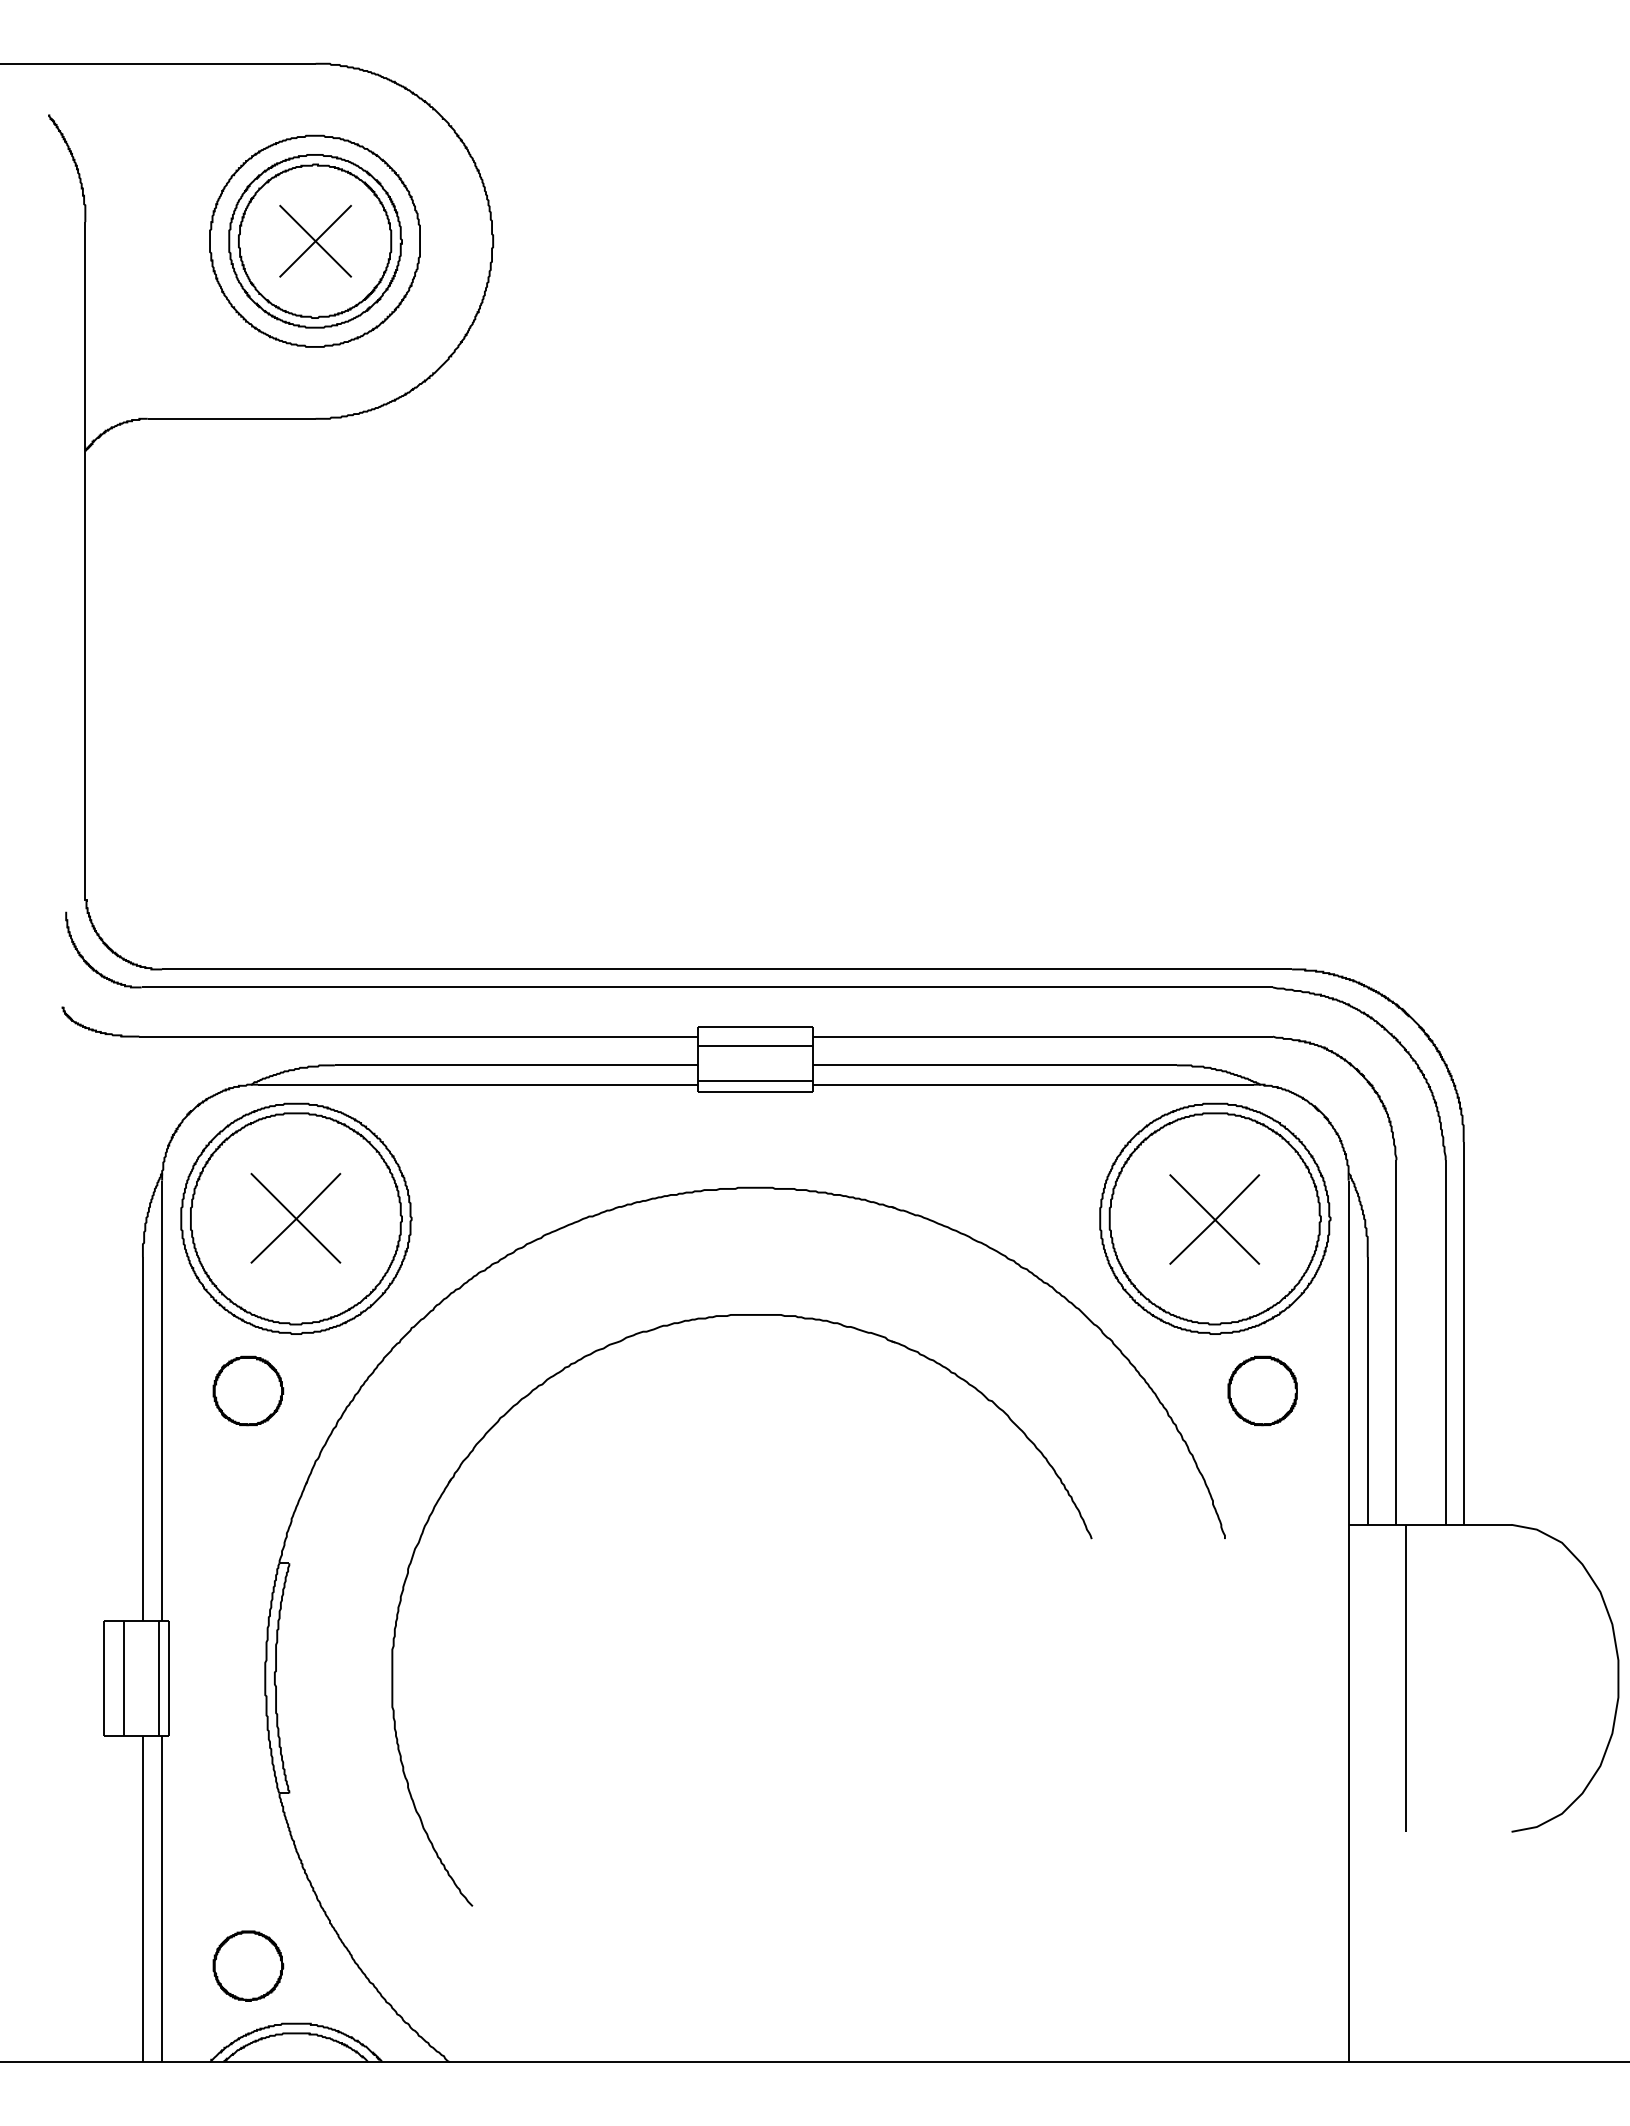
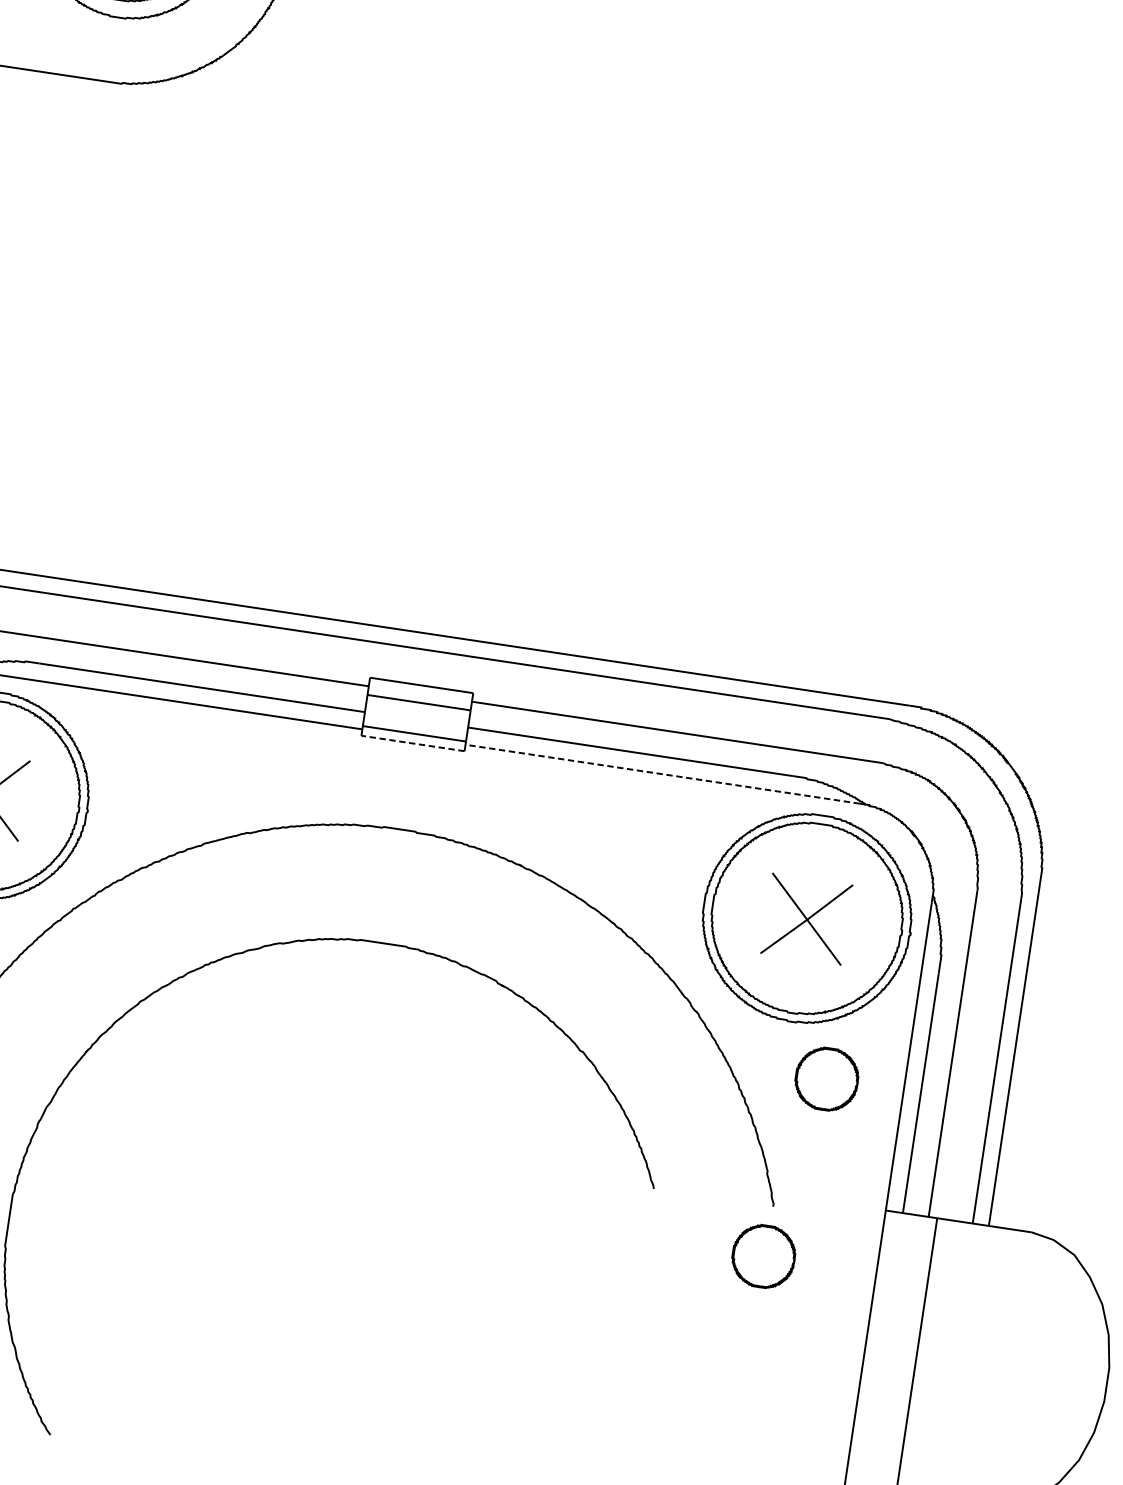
line: (1033, 1084) -> (662, 774), solid -> dashed
line: (755, 1091) -> (412, 743), solid -> dashed
part: (1222, 1594) -> (763, 1256), added

